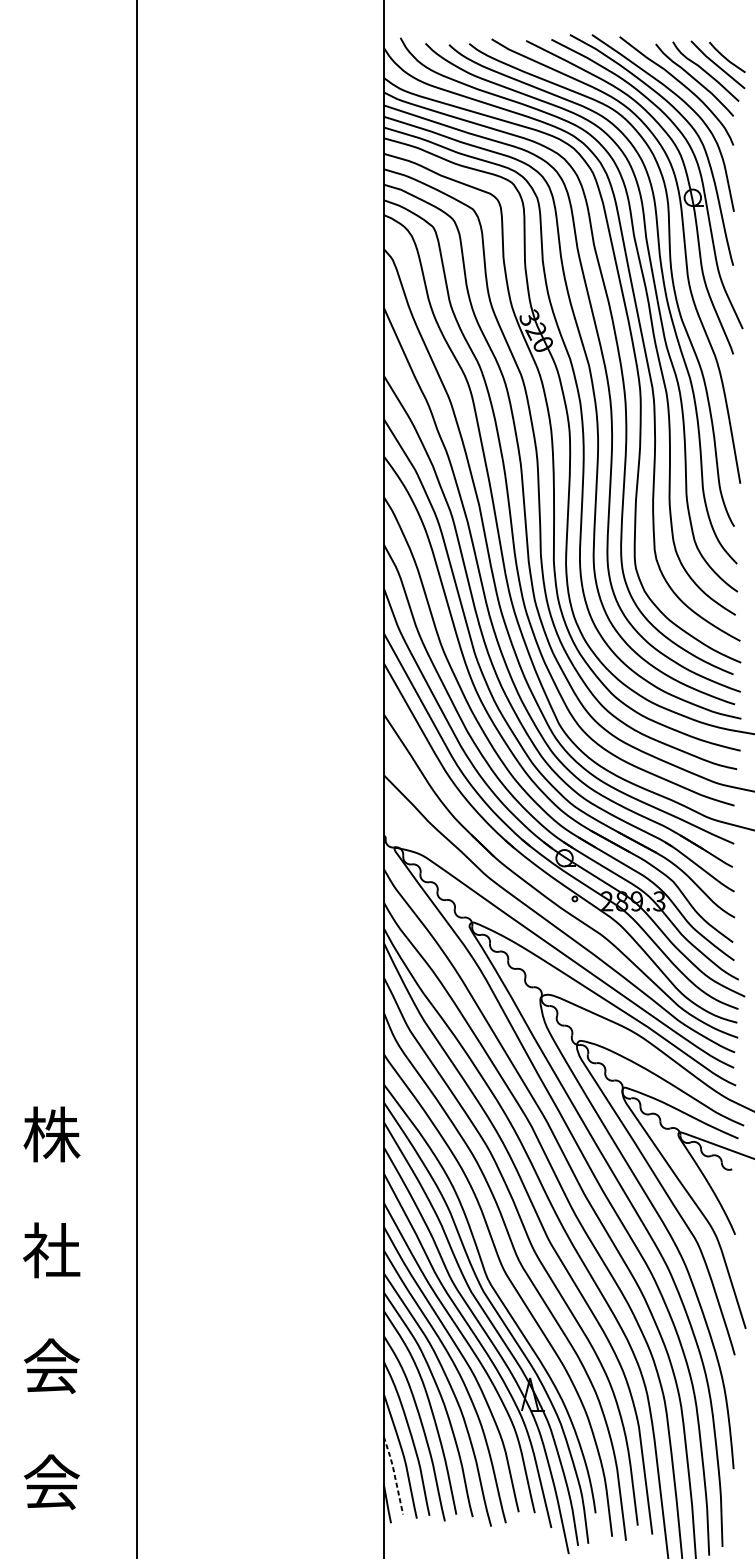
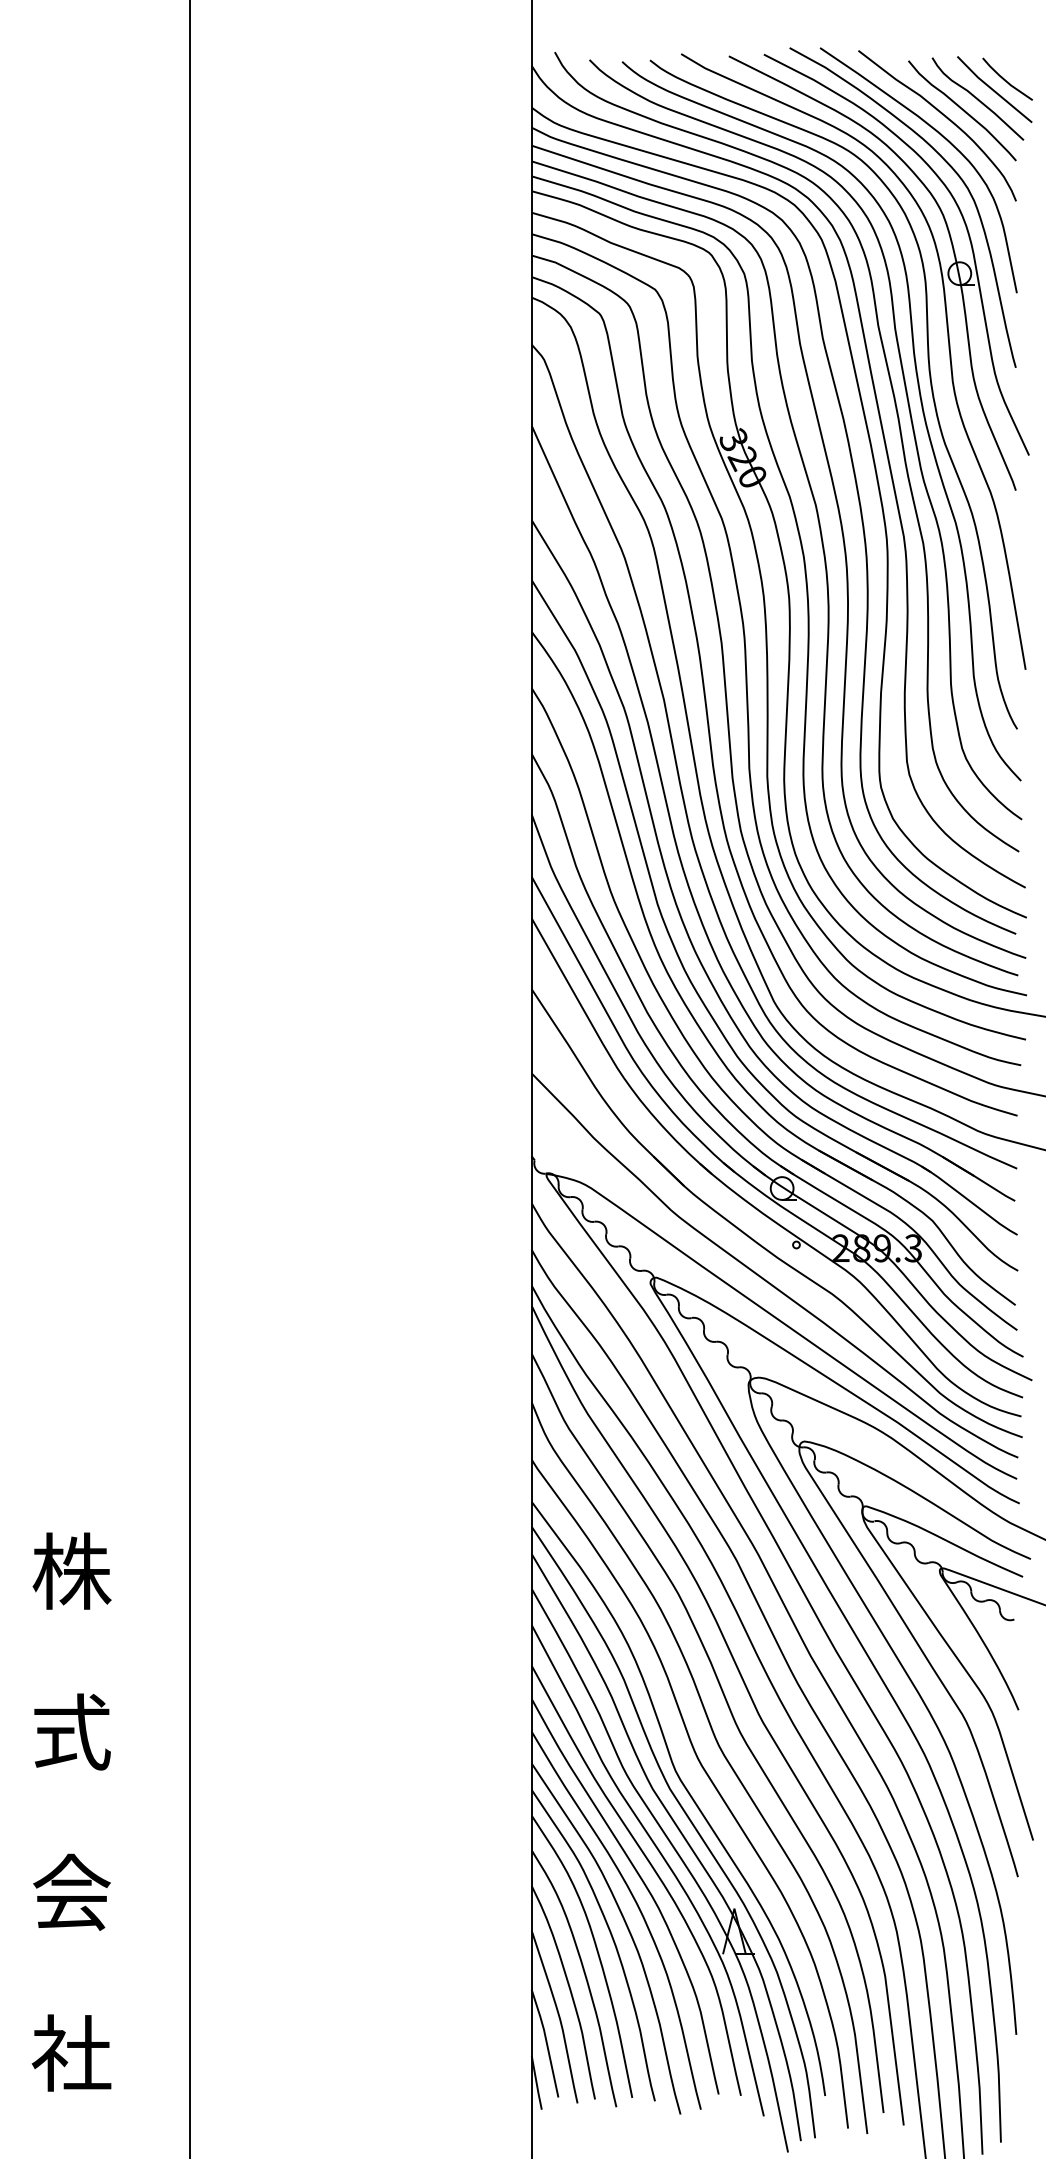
text: (51, 1250) -> (71, 1731), 社 -> 式
line: (394, 1474) -> (546, 2042), dashed -> solid
text: (51, 1481) -> (71, 2052), 会 -> 社

